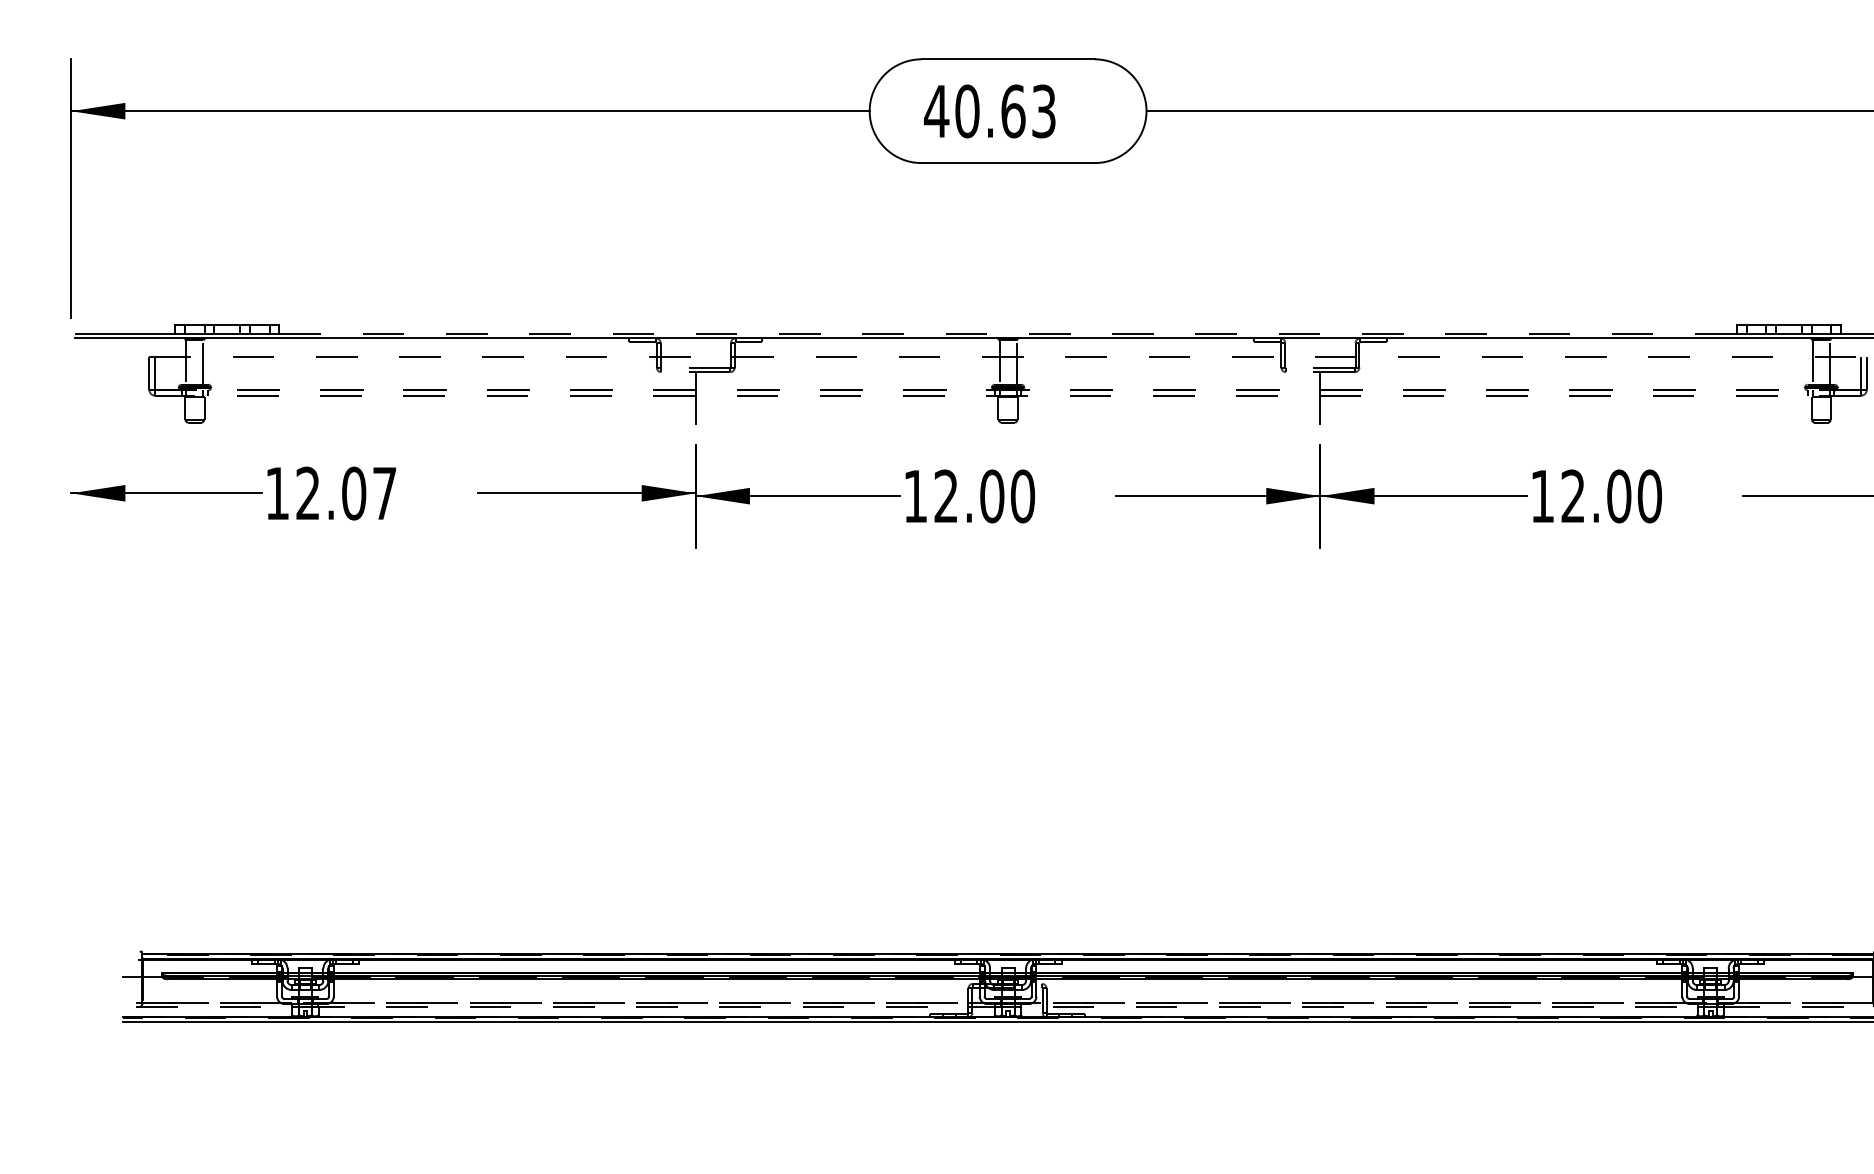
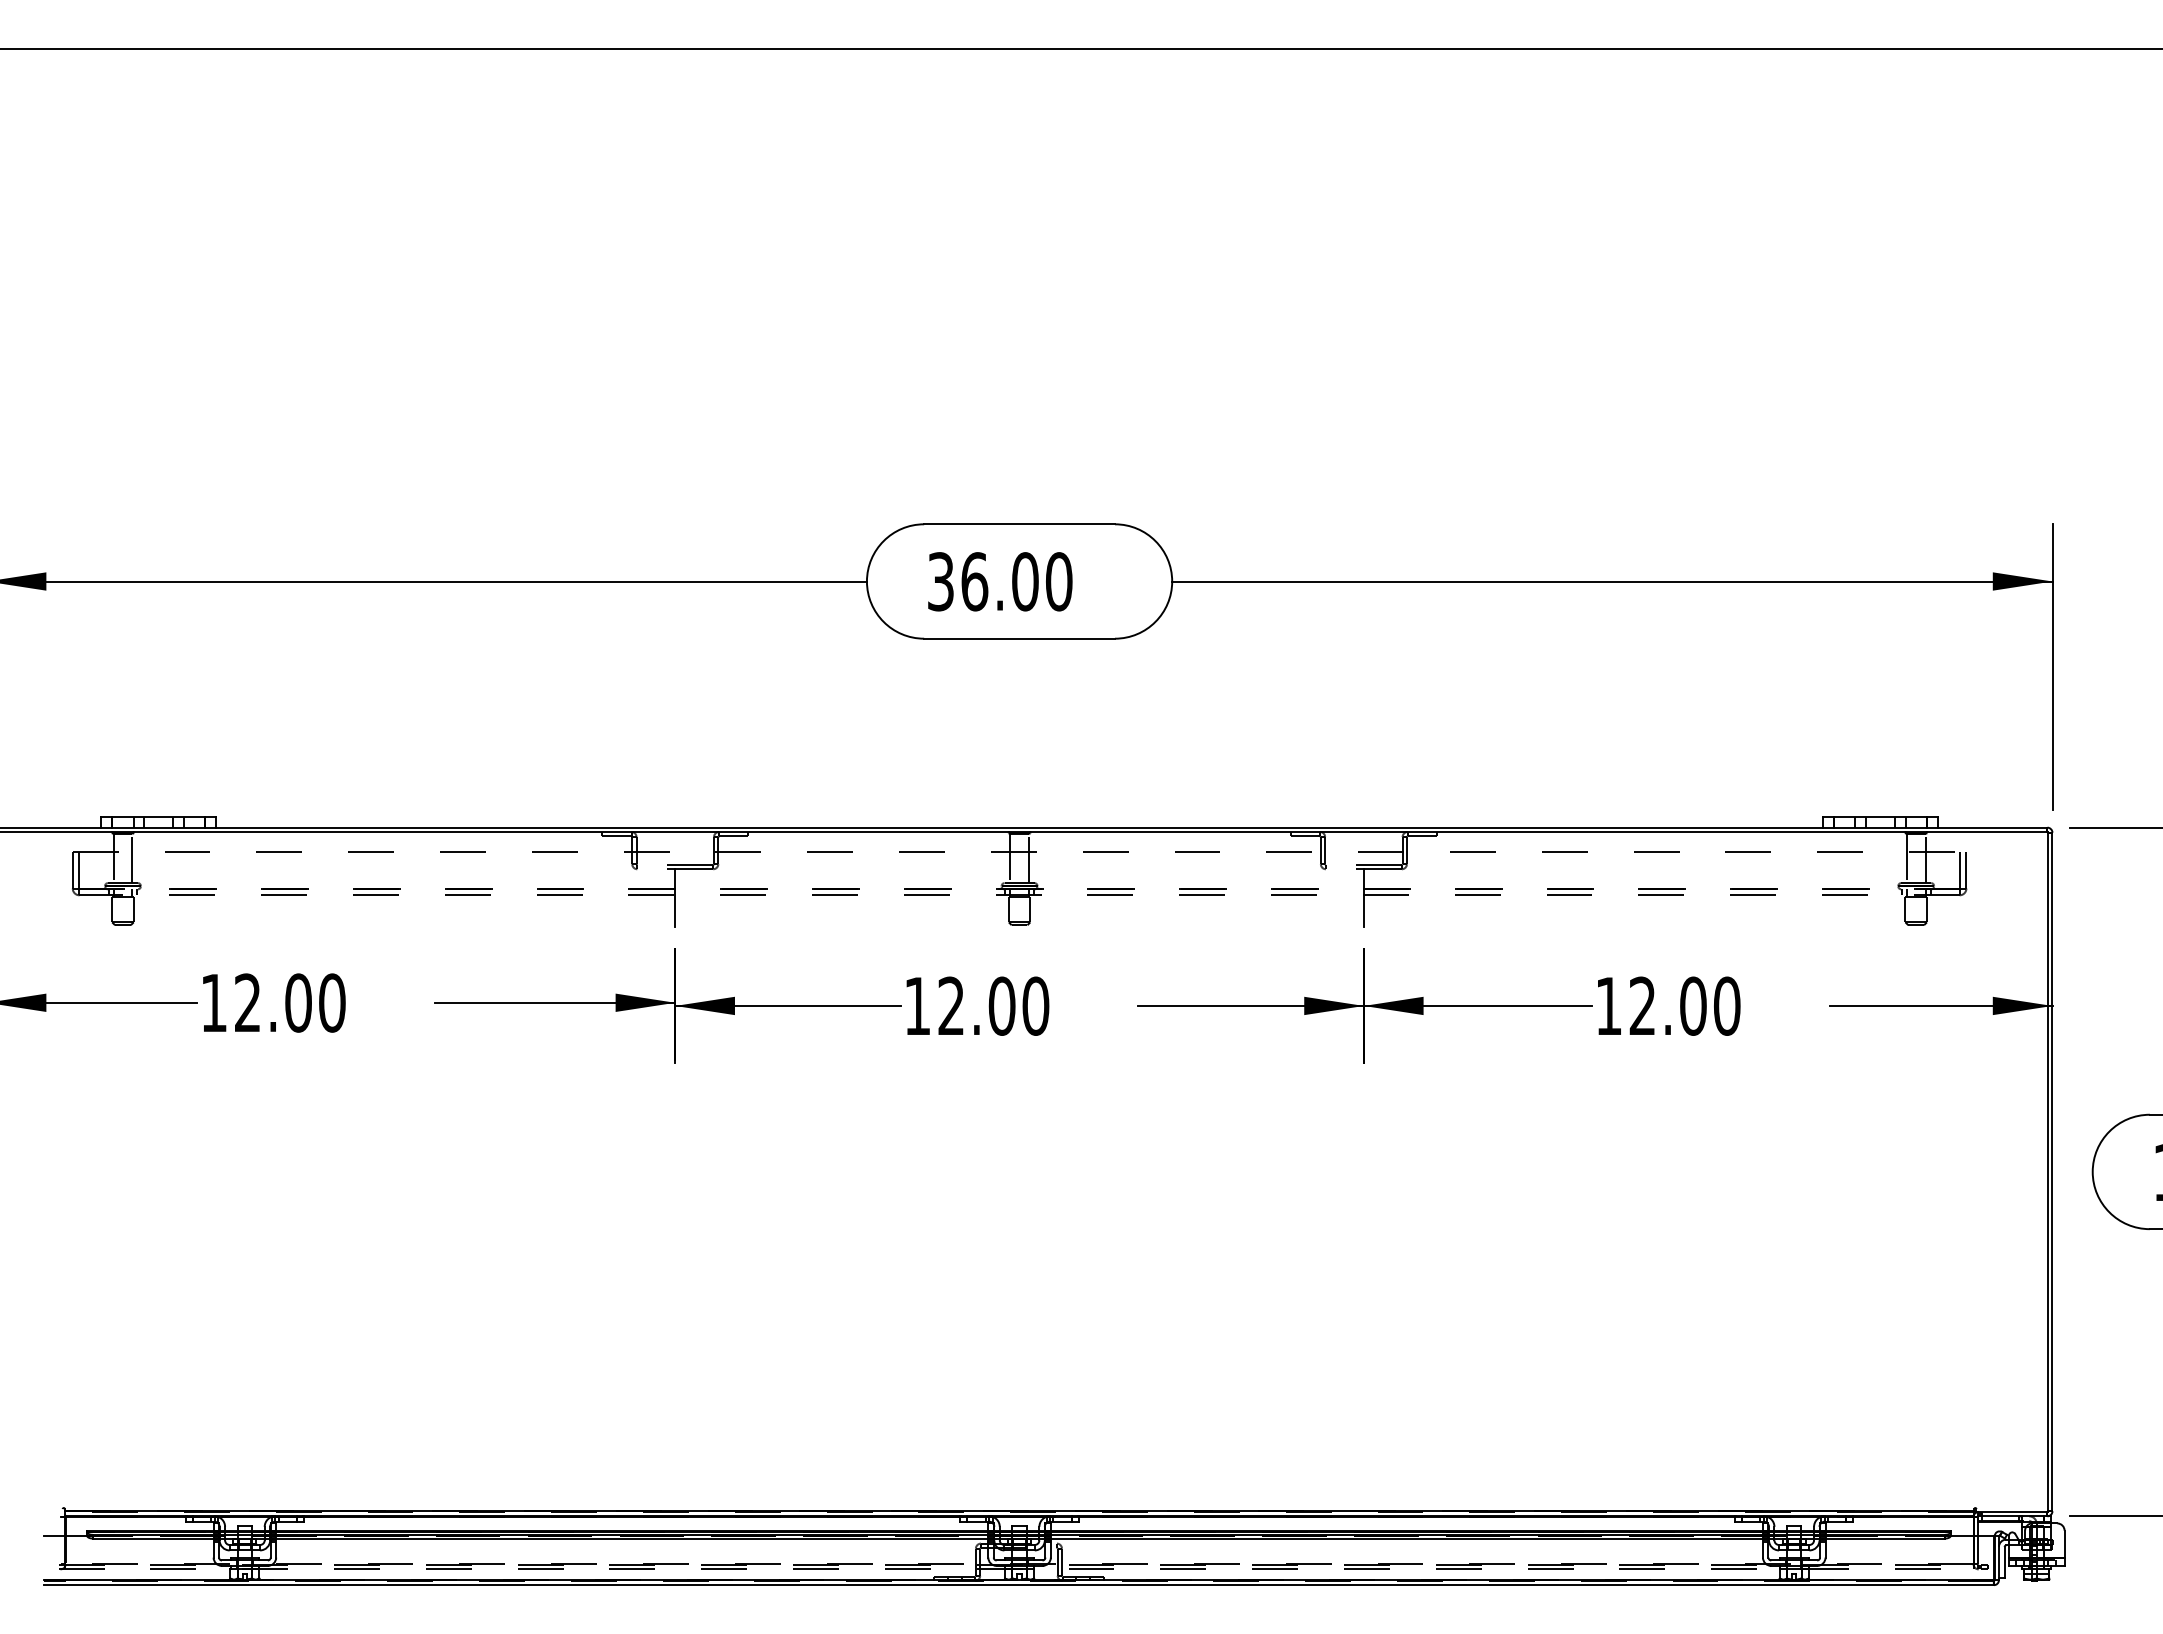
text: (989, 111) -> (999, 581), 40.63 -> 36.00
line: (1008, 334) -> (1019, 827), dashed -> solid
text: (384, 493) -> (332, 1002), 12.07 -> 12.00

